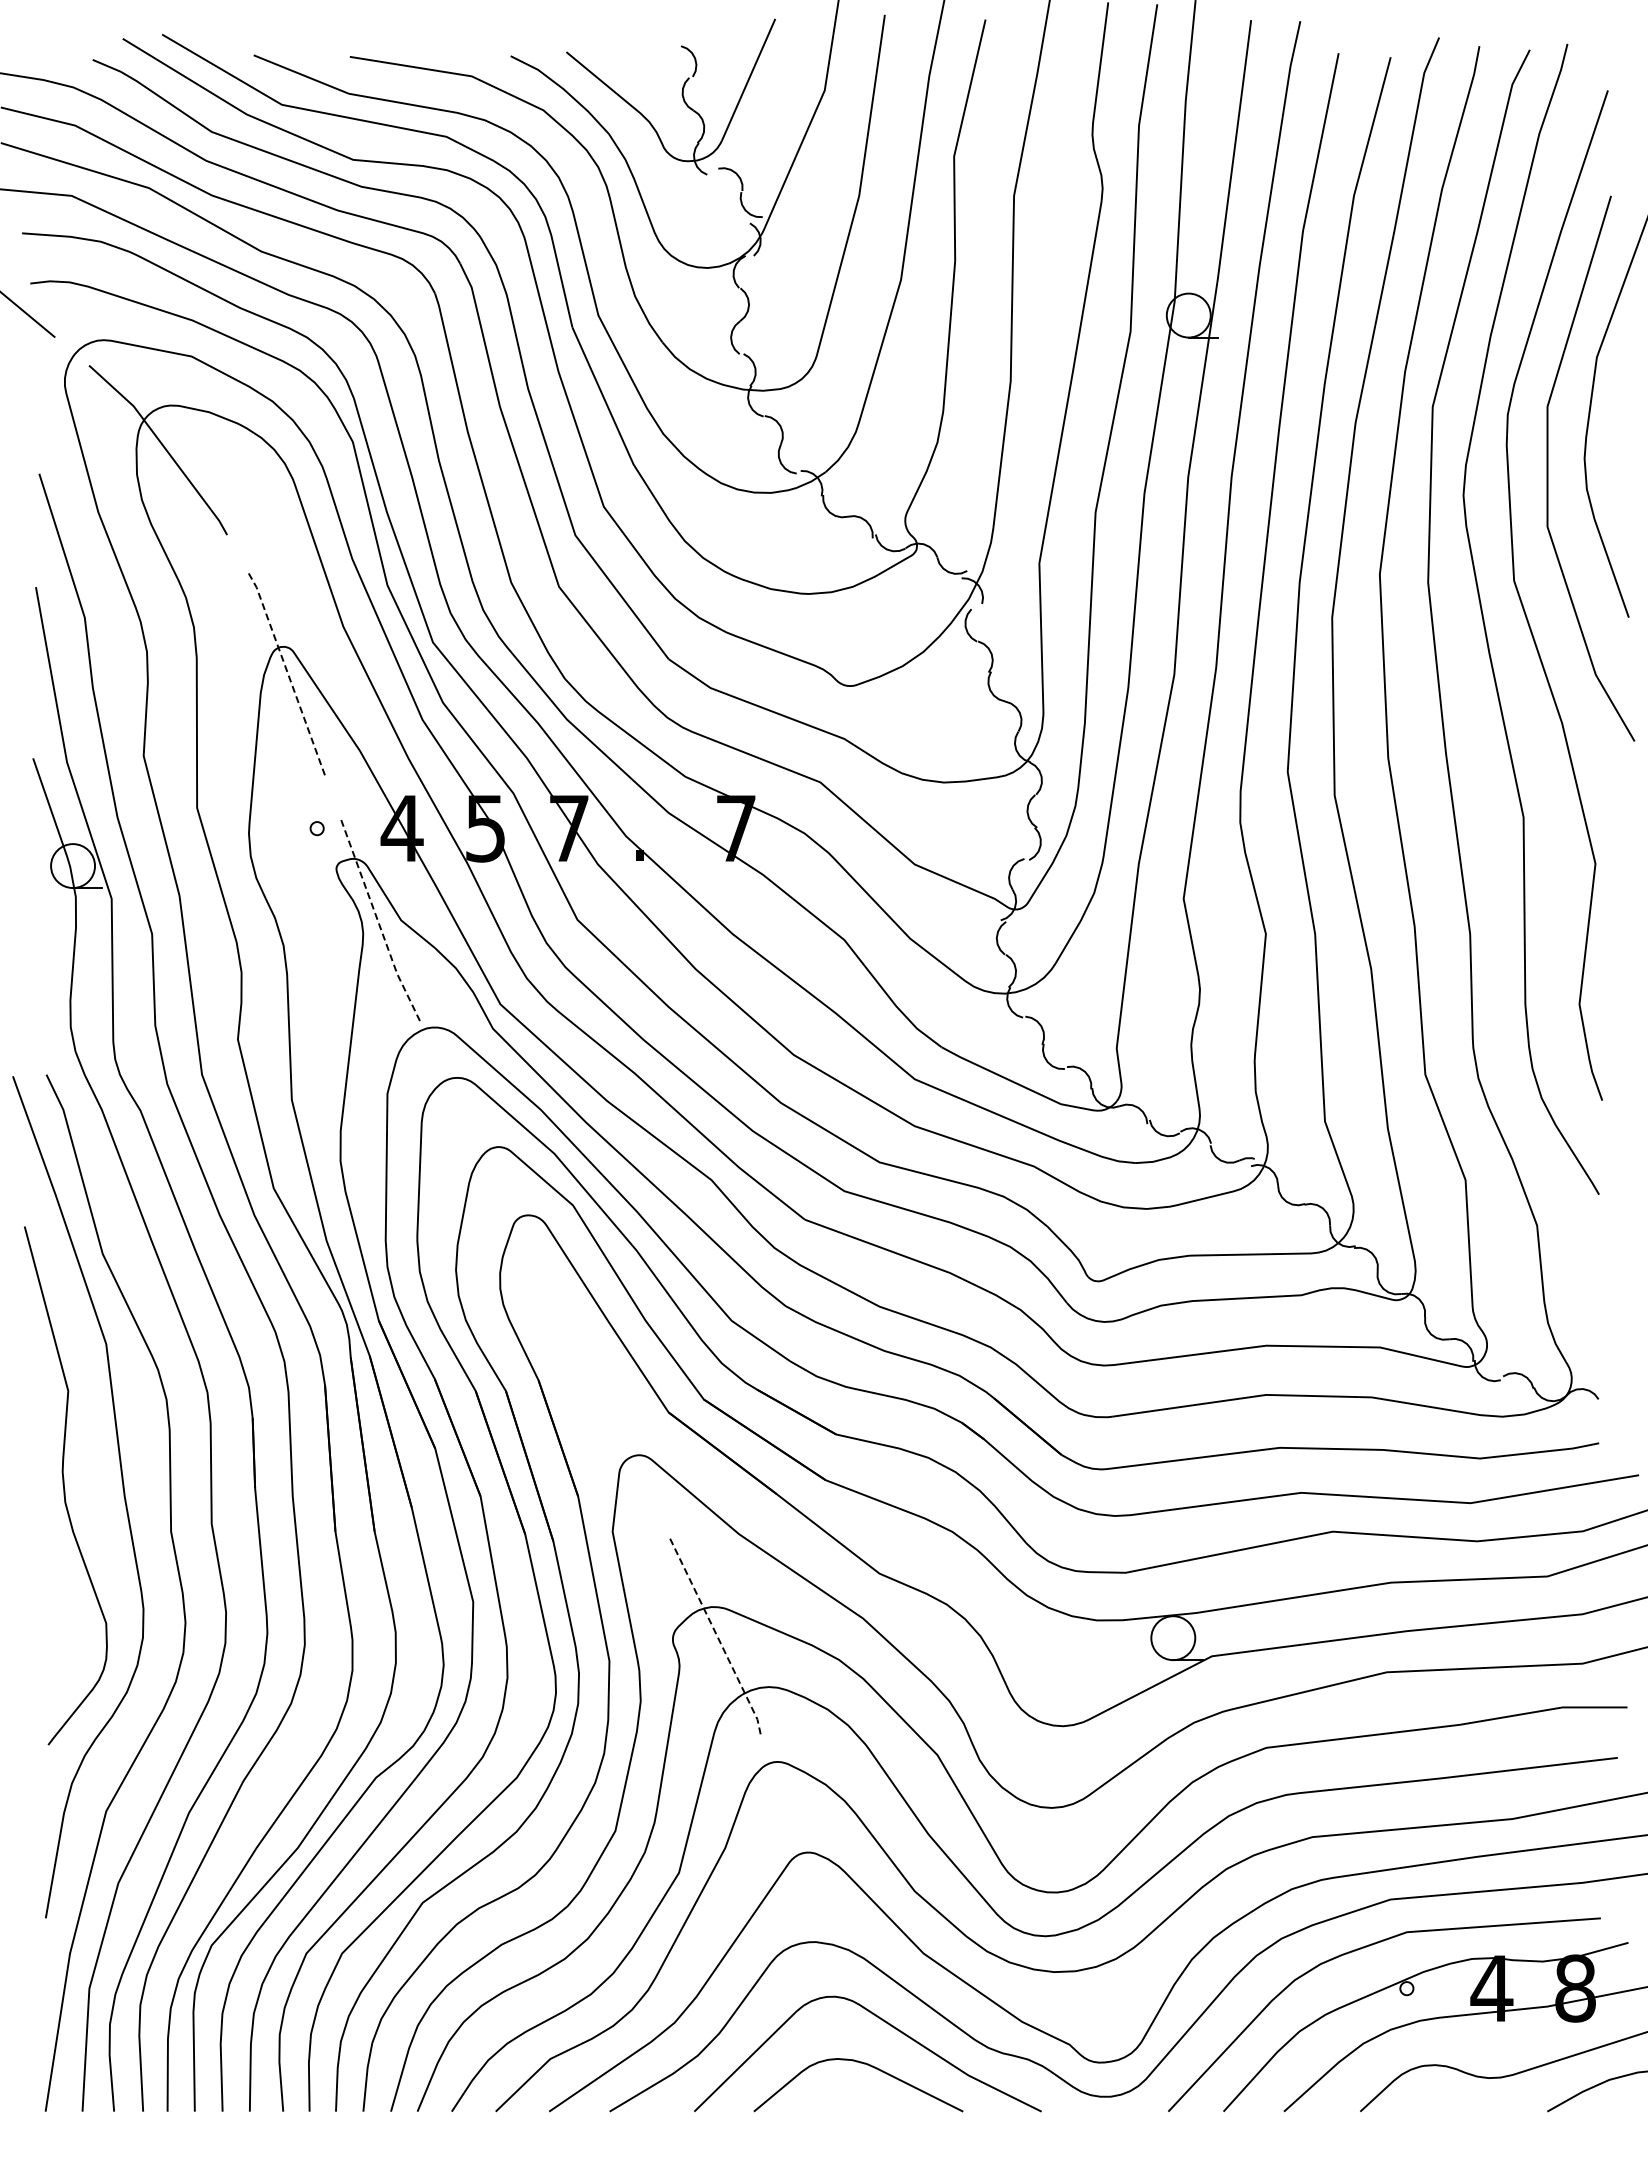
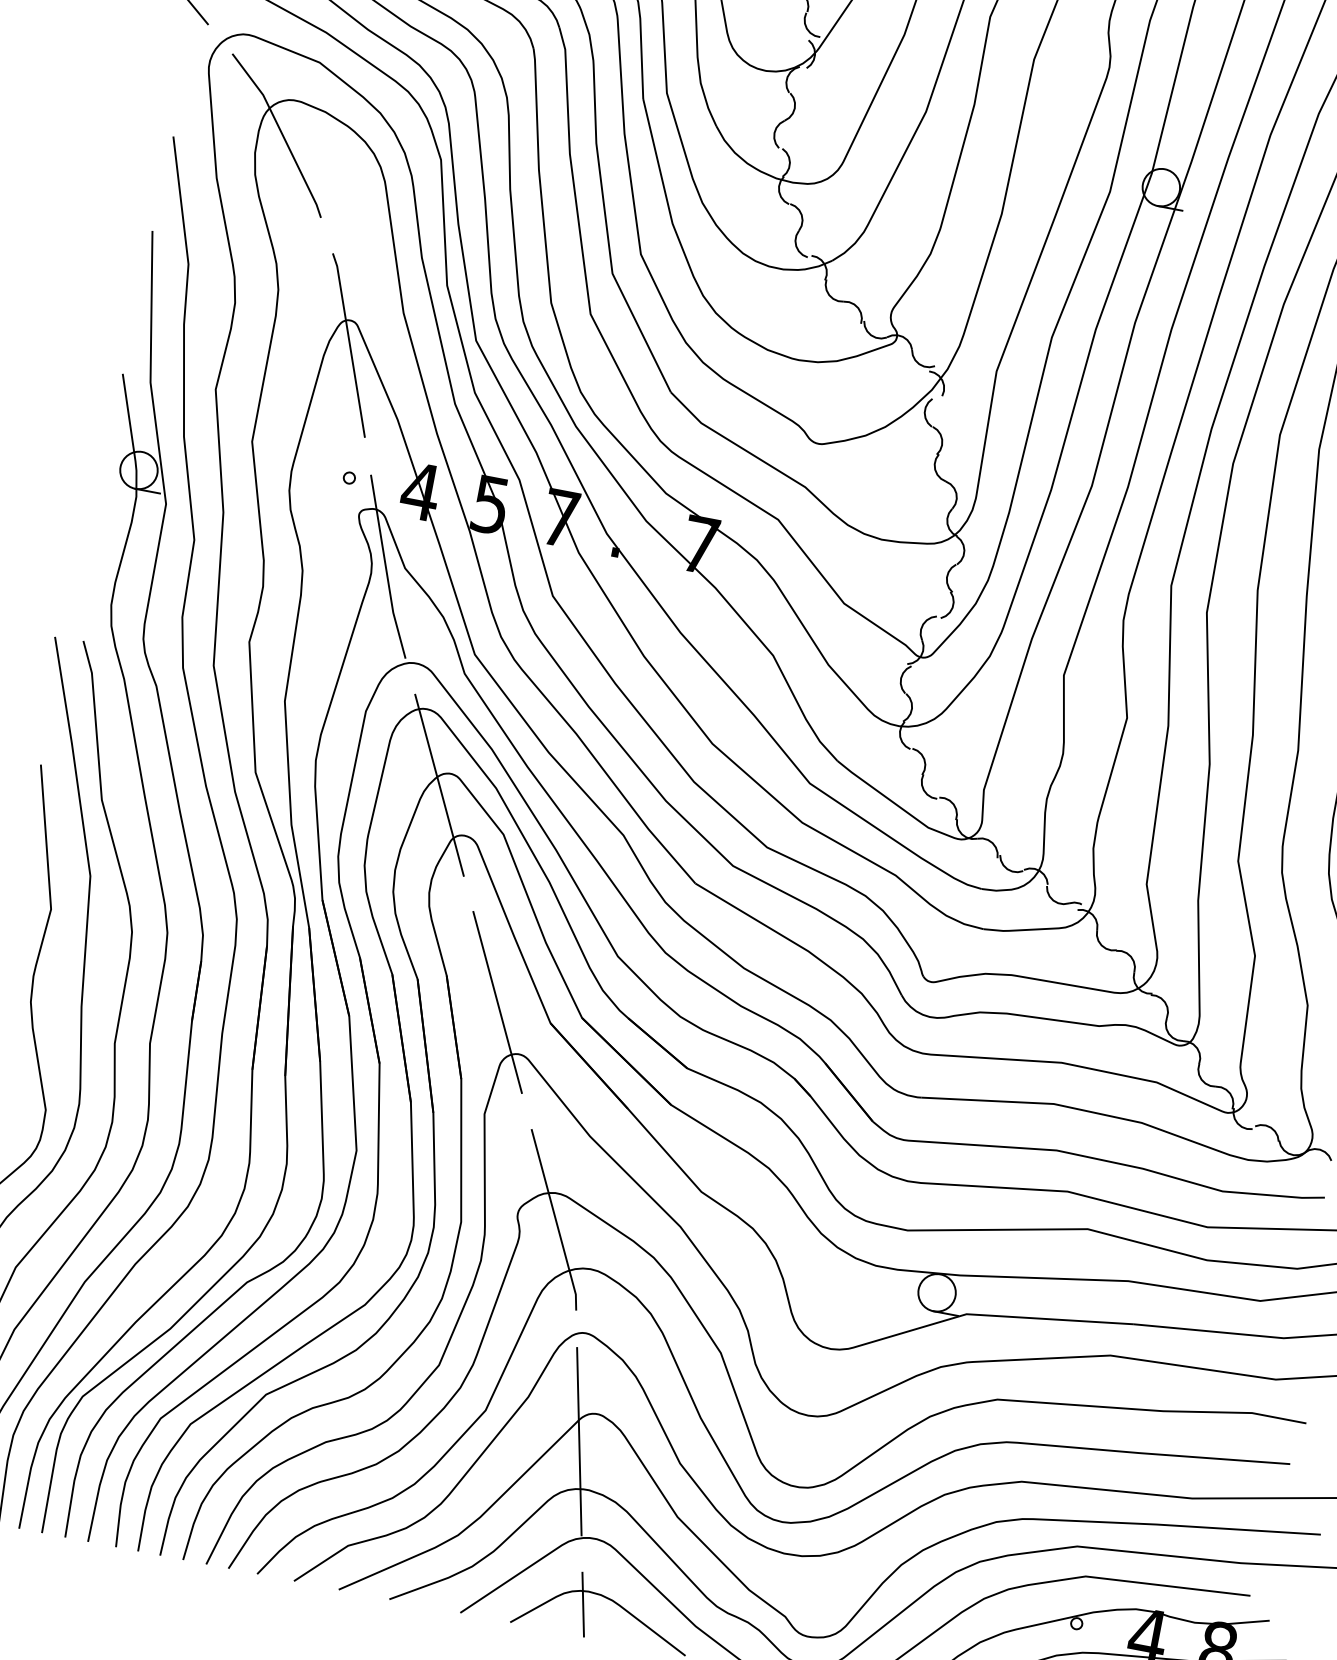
line: (288, 675) -> (349, 345), dashed -> solid
line: (379, 924) -> (386, 568), dashed -> solid
line: (488, 1162) -> (439, 785), added
line: (603, 1400) -> (497, 1002), added
line: (718, 1638) -> (556, 1220), dashed -> solid
line: (793, 1887) -> (579, 1440), added
line: (834, 2074) -> (583, 1604), added

